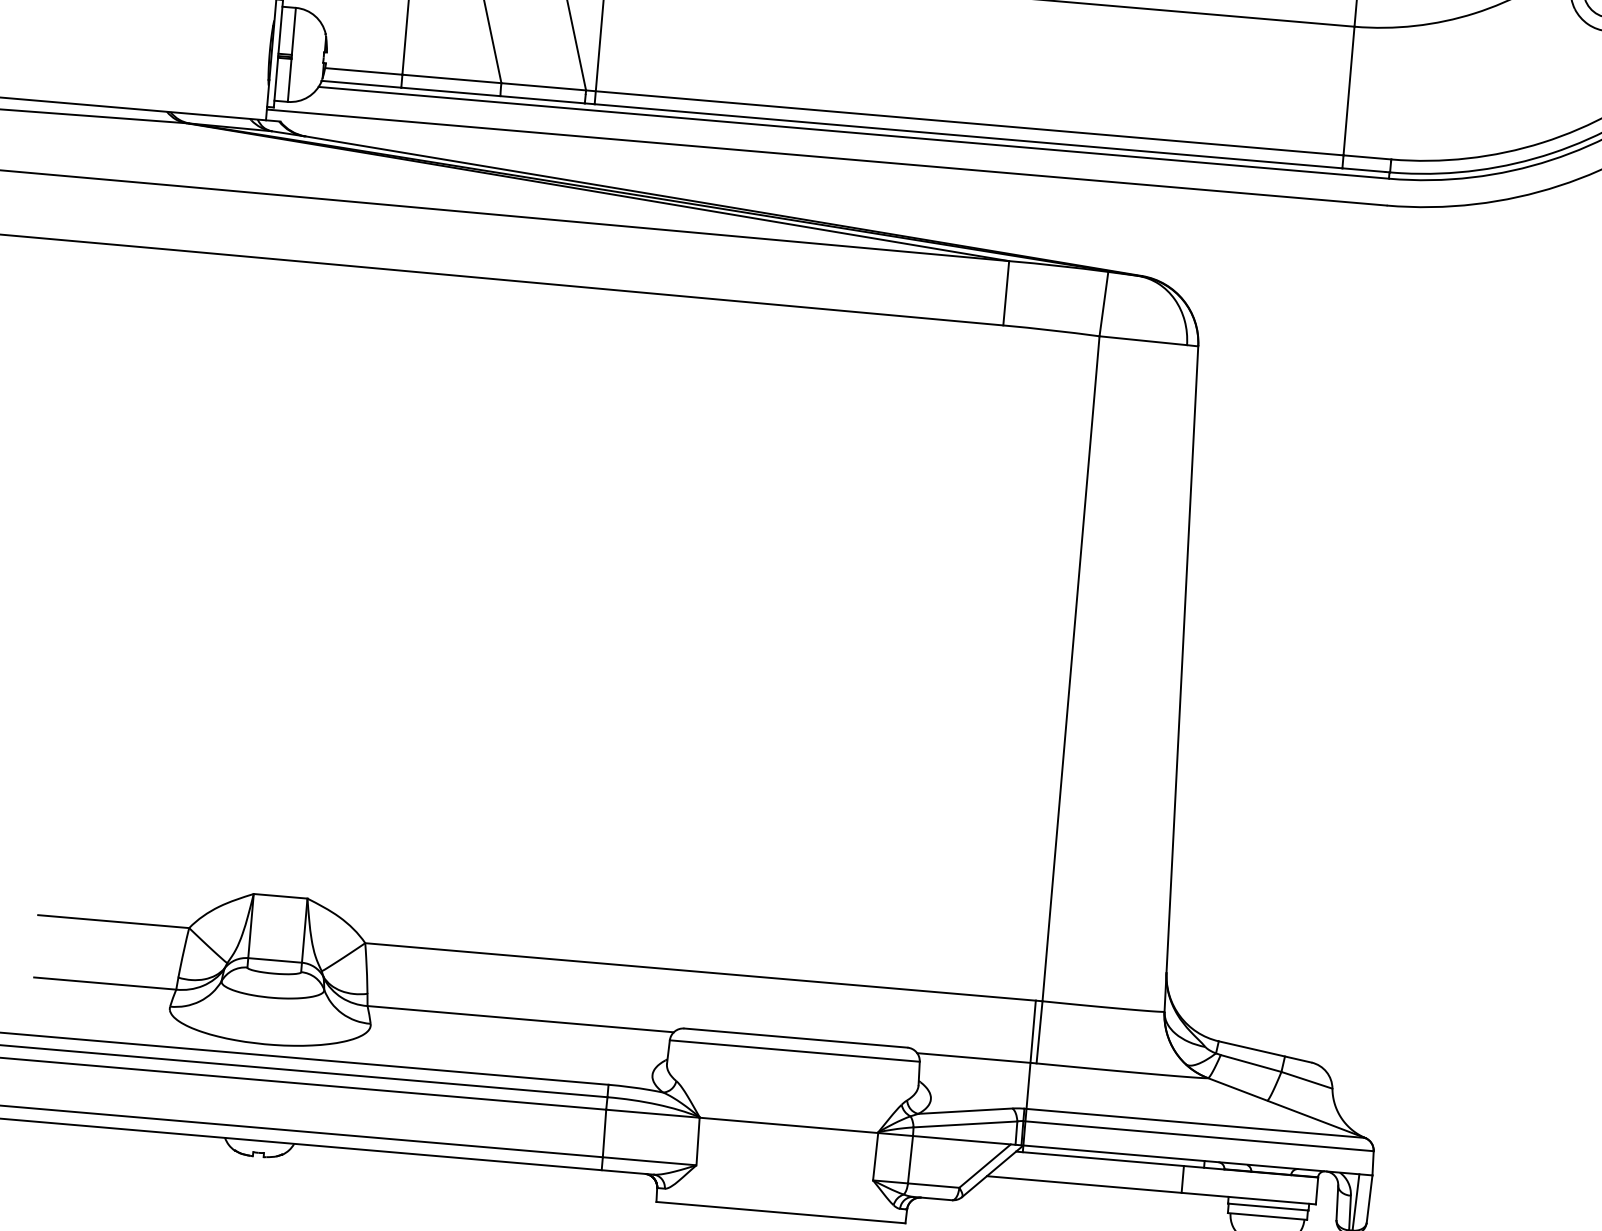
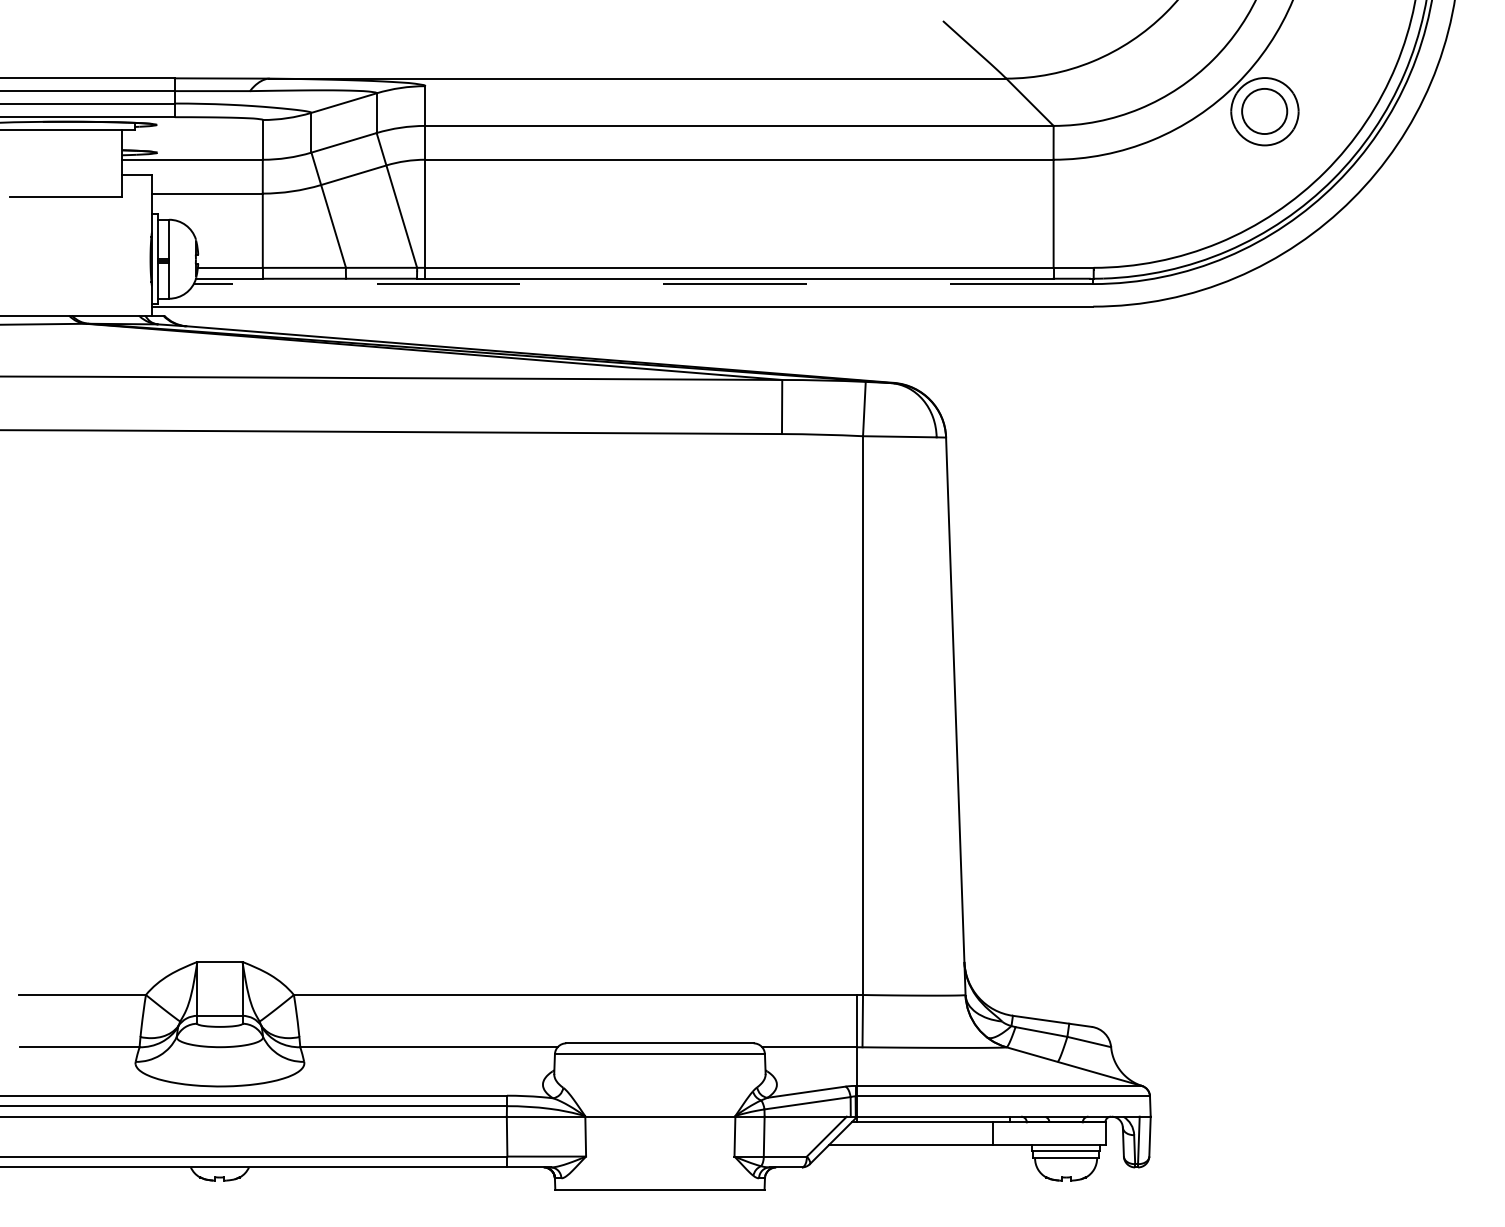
line: (853, 133) -> (643, 284), solid -> dashed

